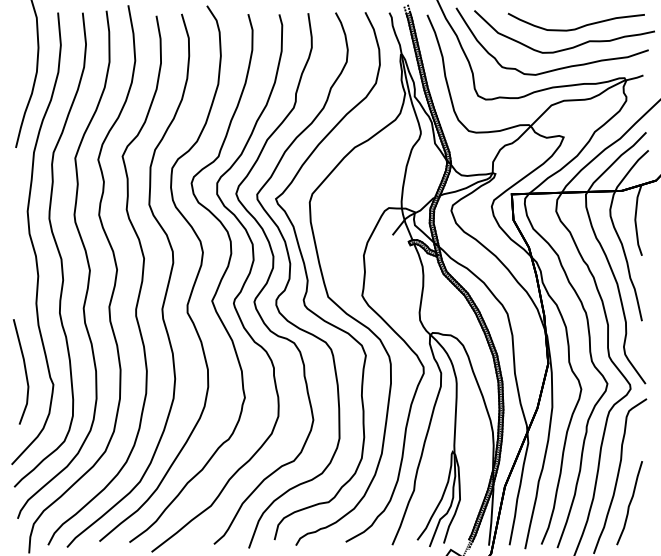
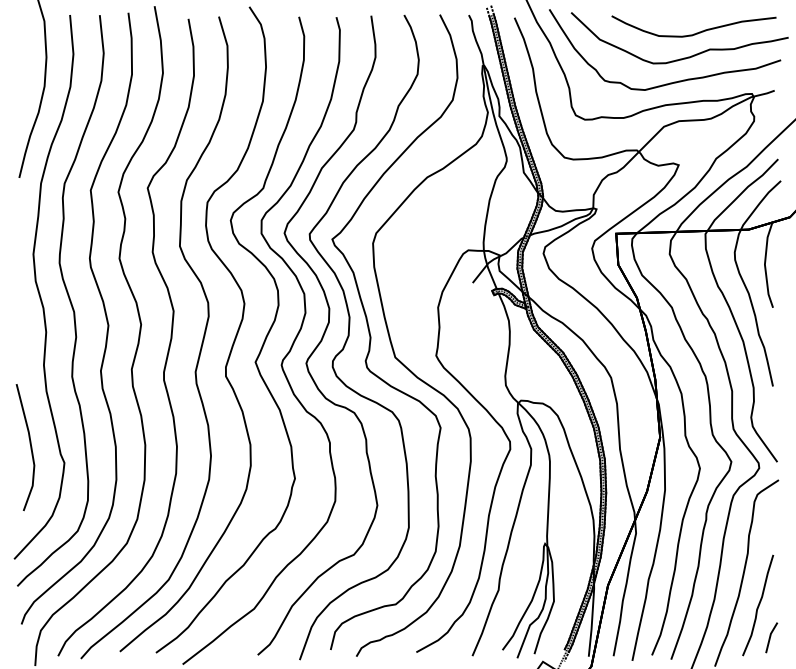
line: (640, 528) -> (771, 636), added

